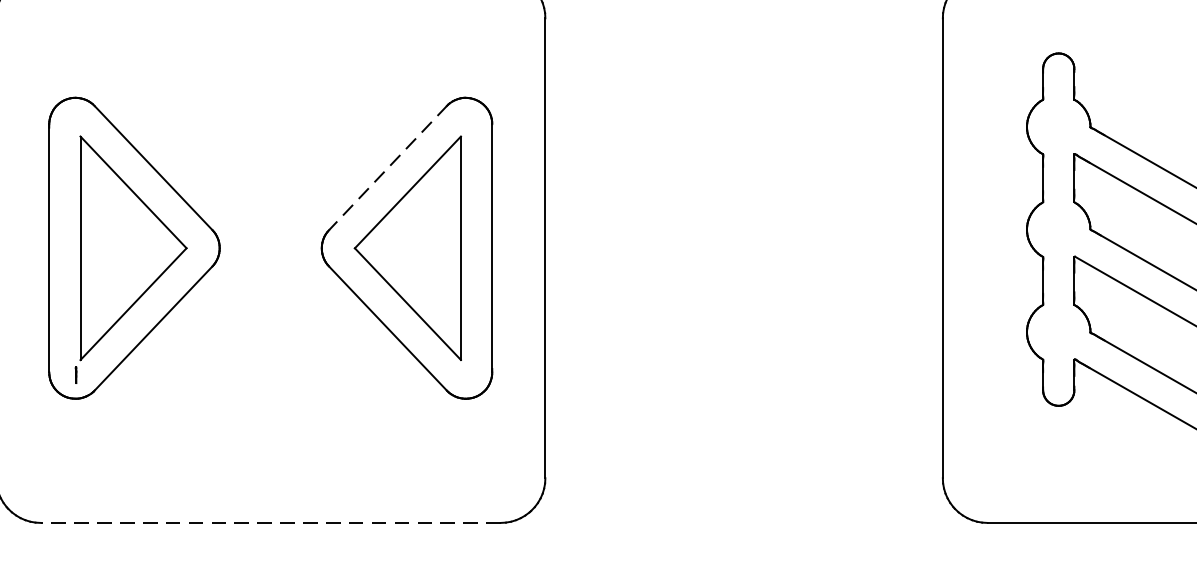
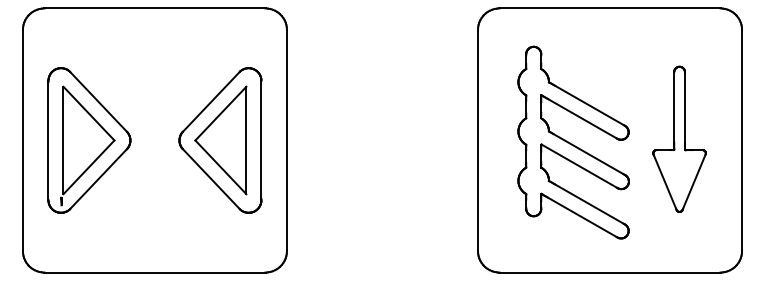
line: (388, 169) -> (211, 102), dashed -> solid
line: (269, 522) -> (154, 272), dashed -> solid

